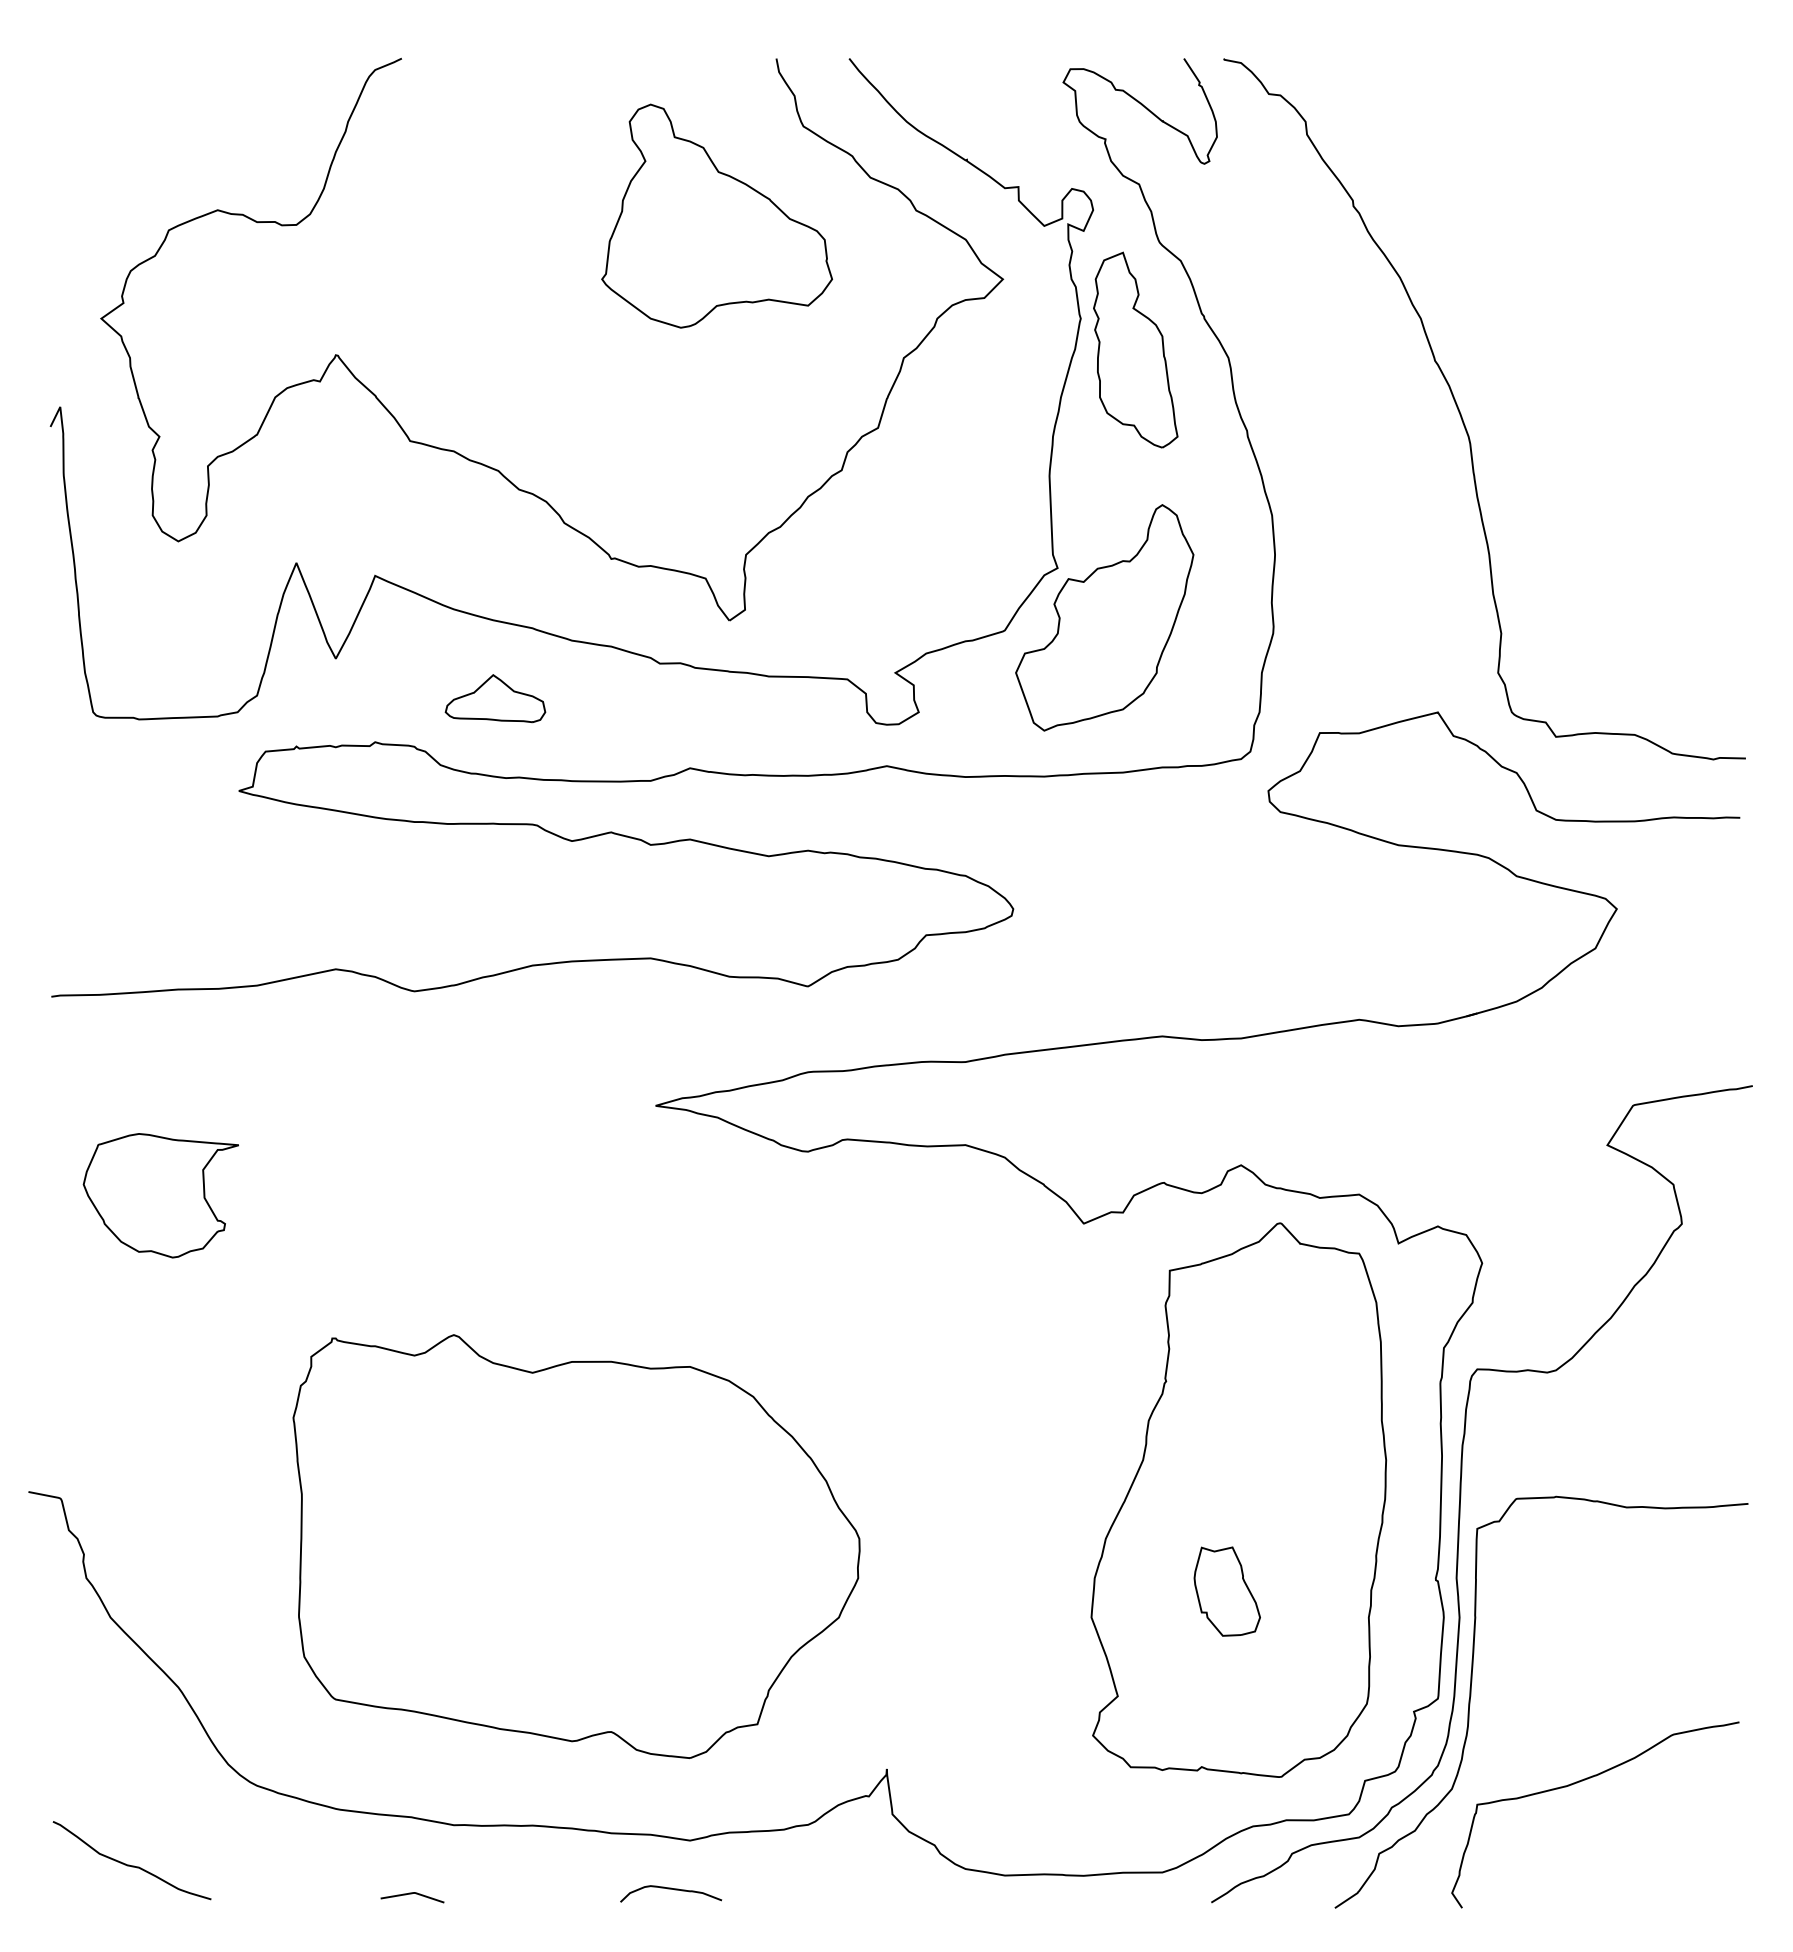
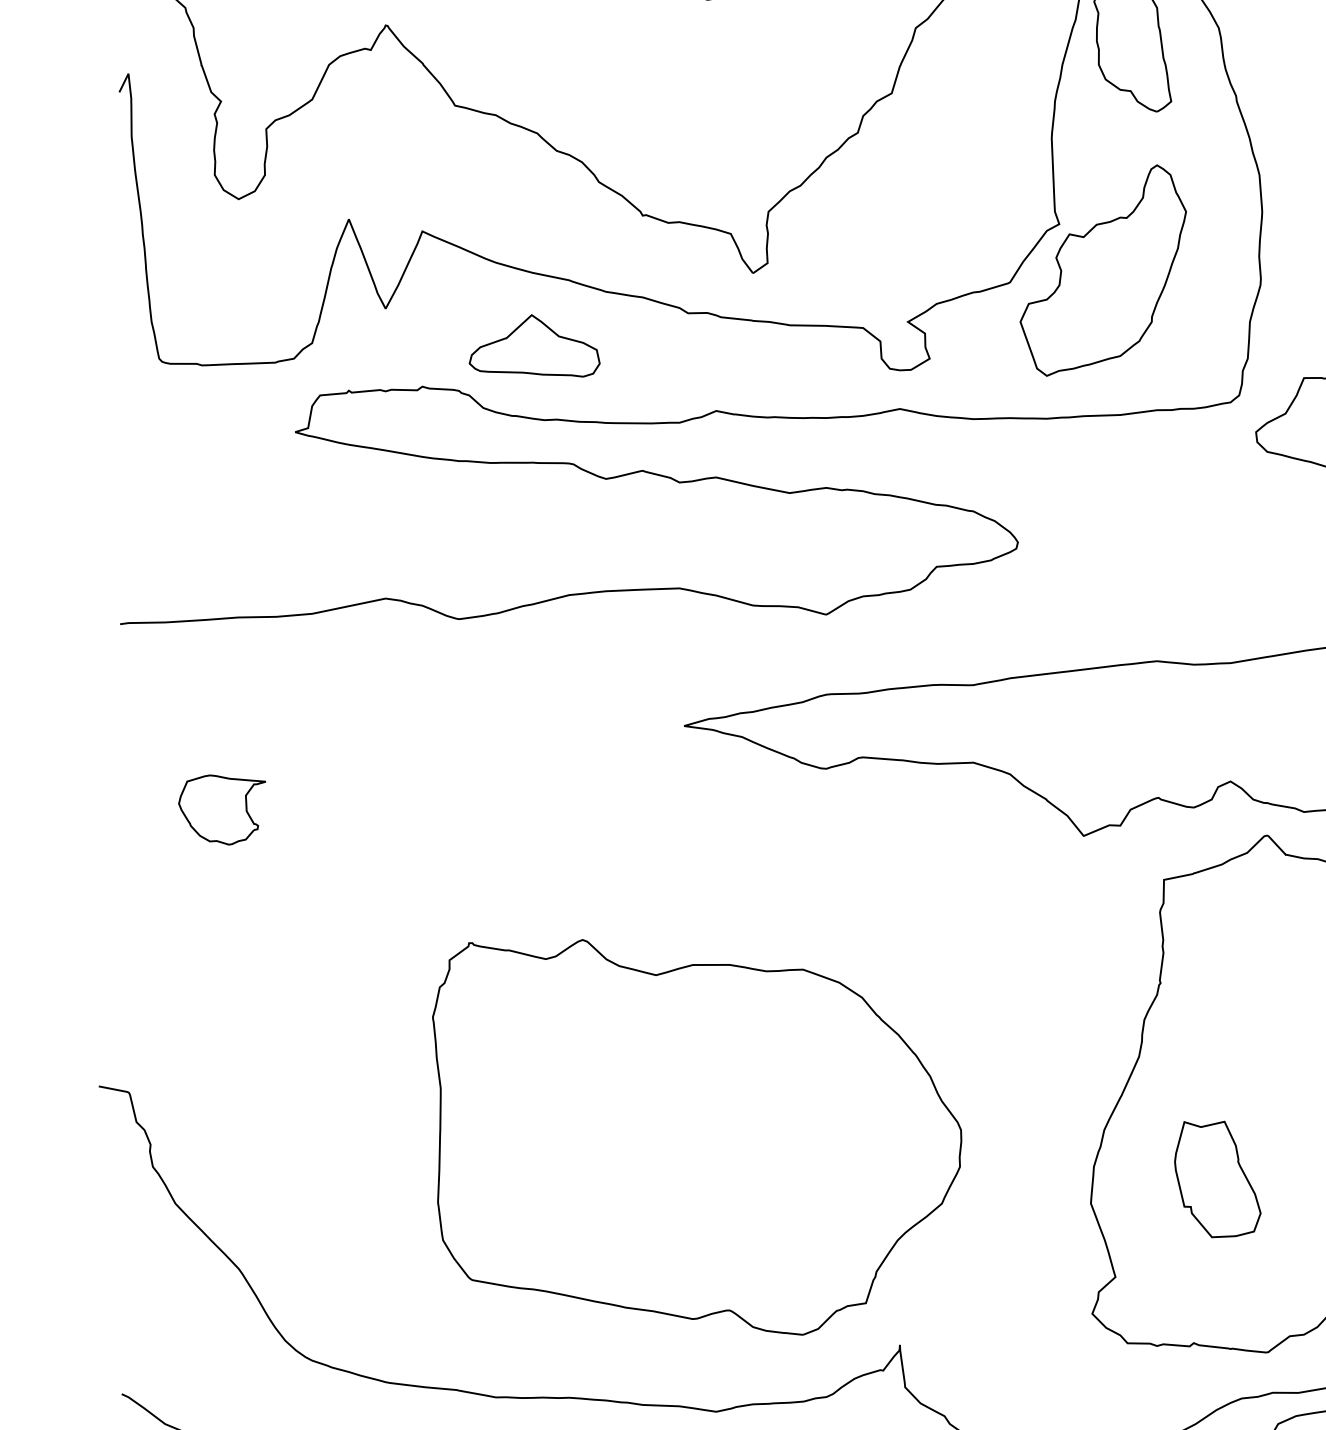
part: (495, 698) -> (534, 345), size x1.4
part: (160, 1195) -> (222, 809), size x0.6
part: (576, 1546) -> (697, 1137), moved
part: (1226, 1591) -> (1216, 1179), size x1.4

